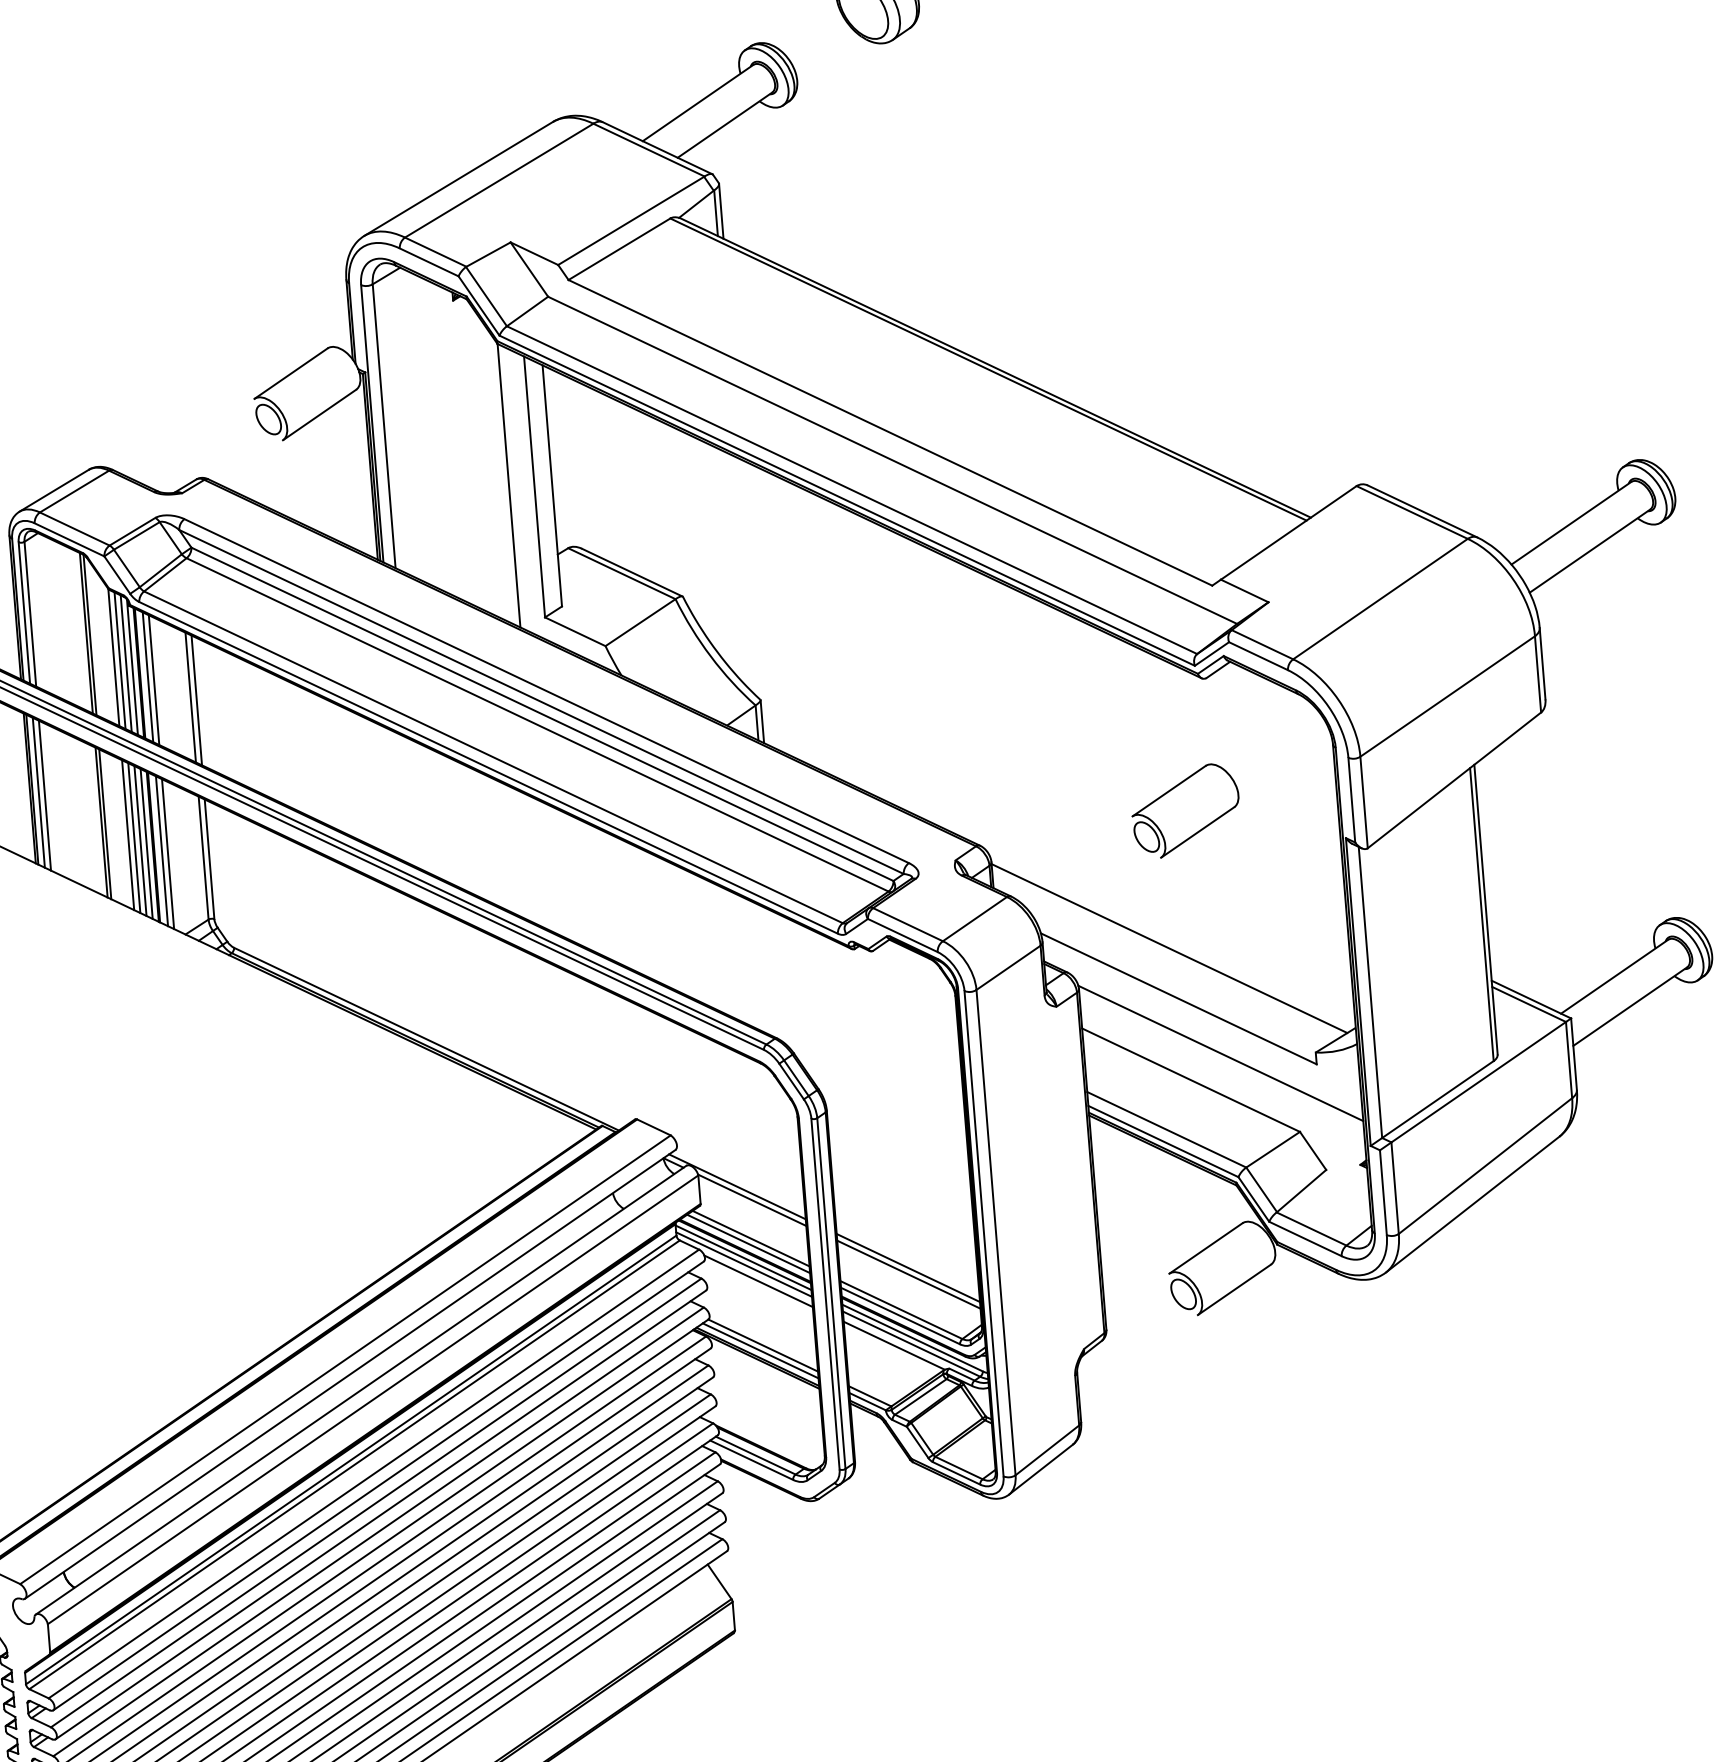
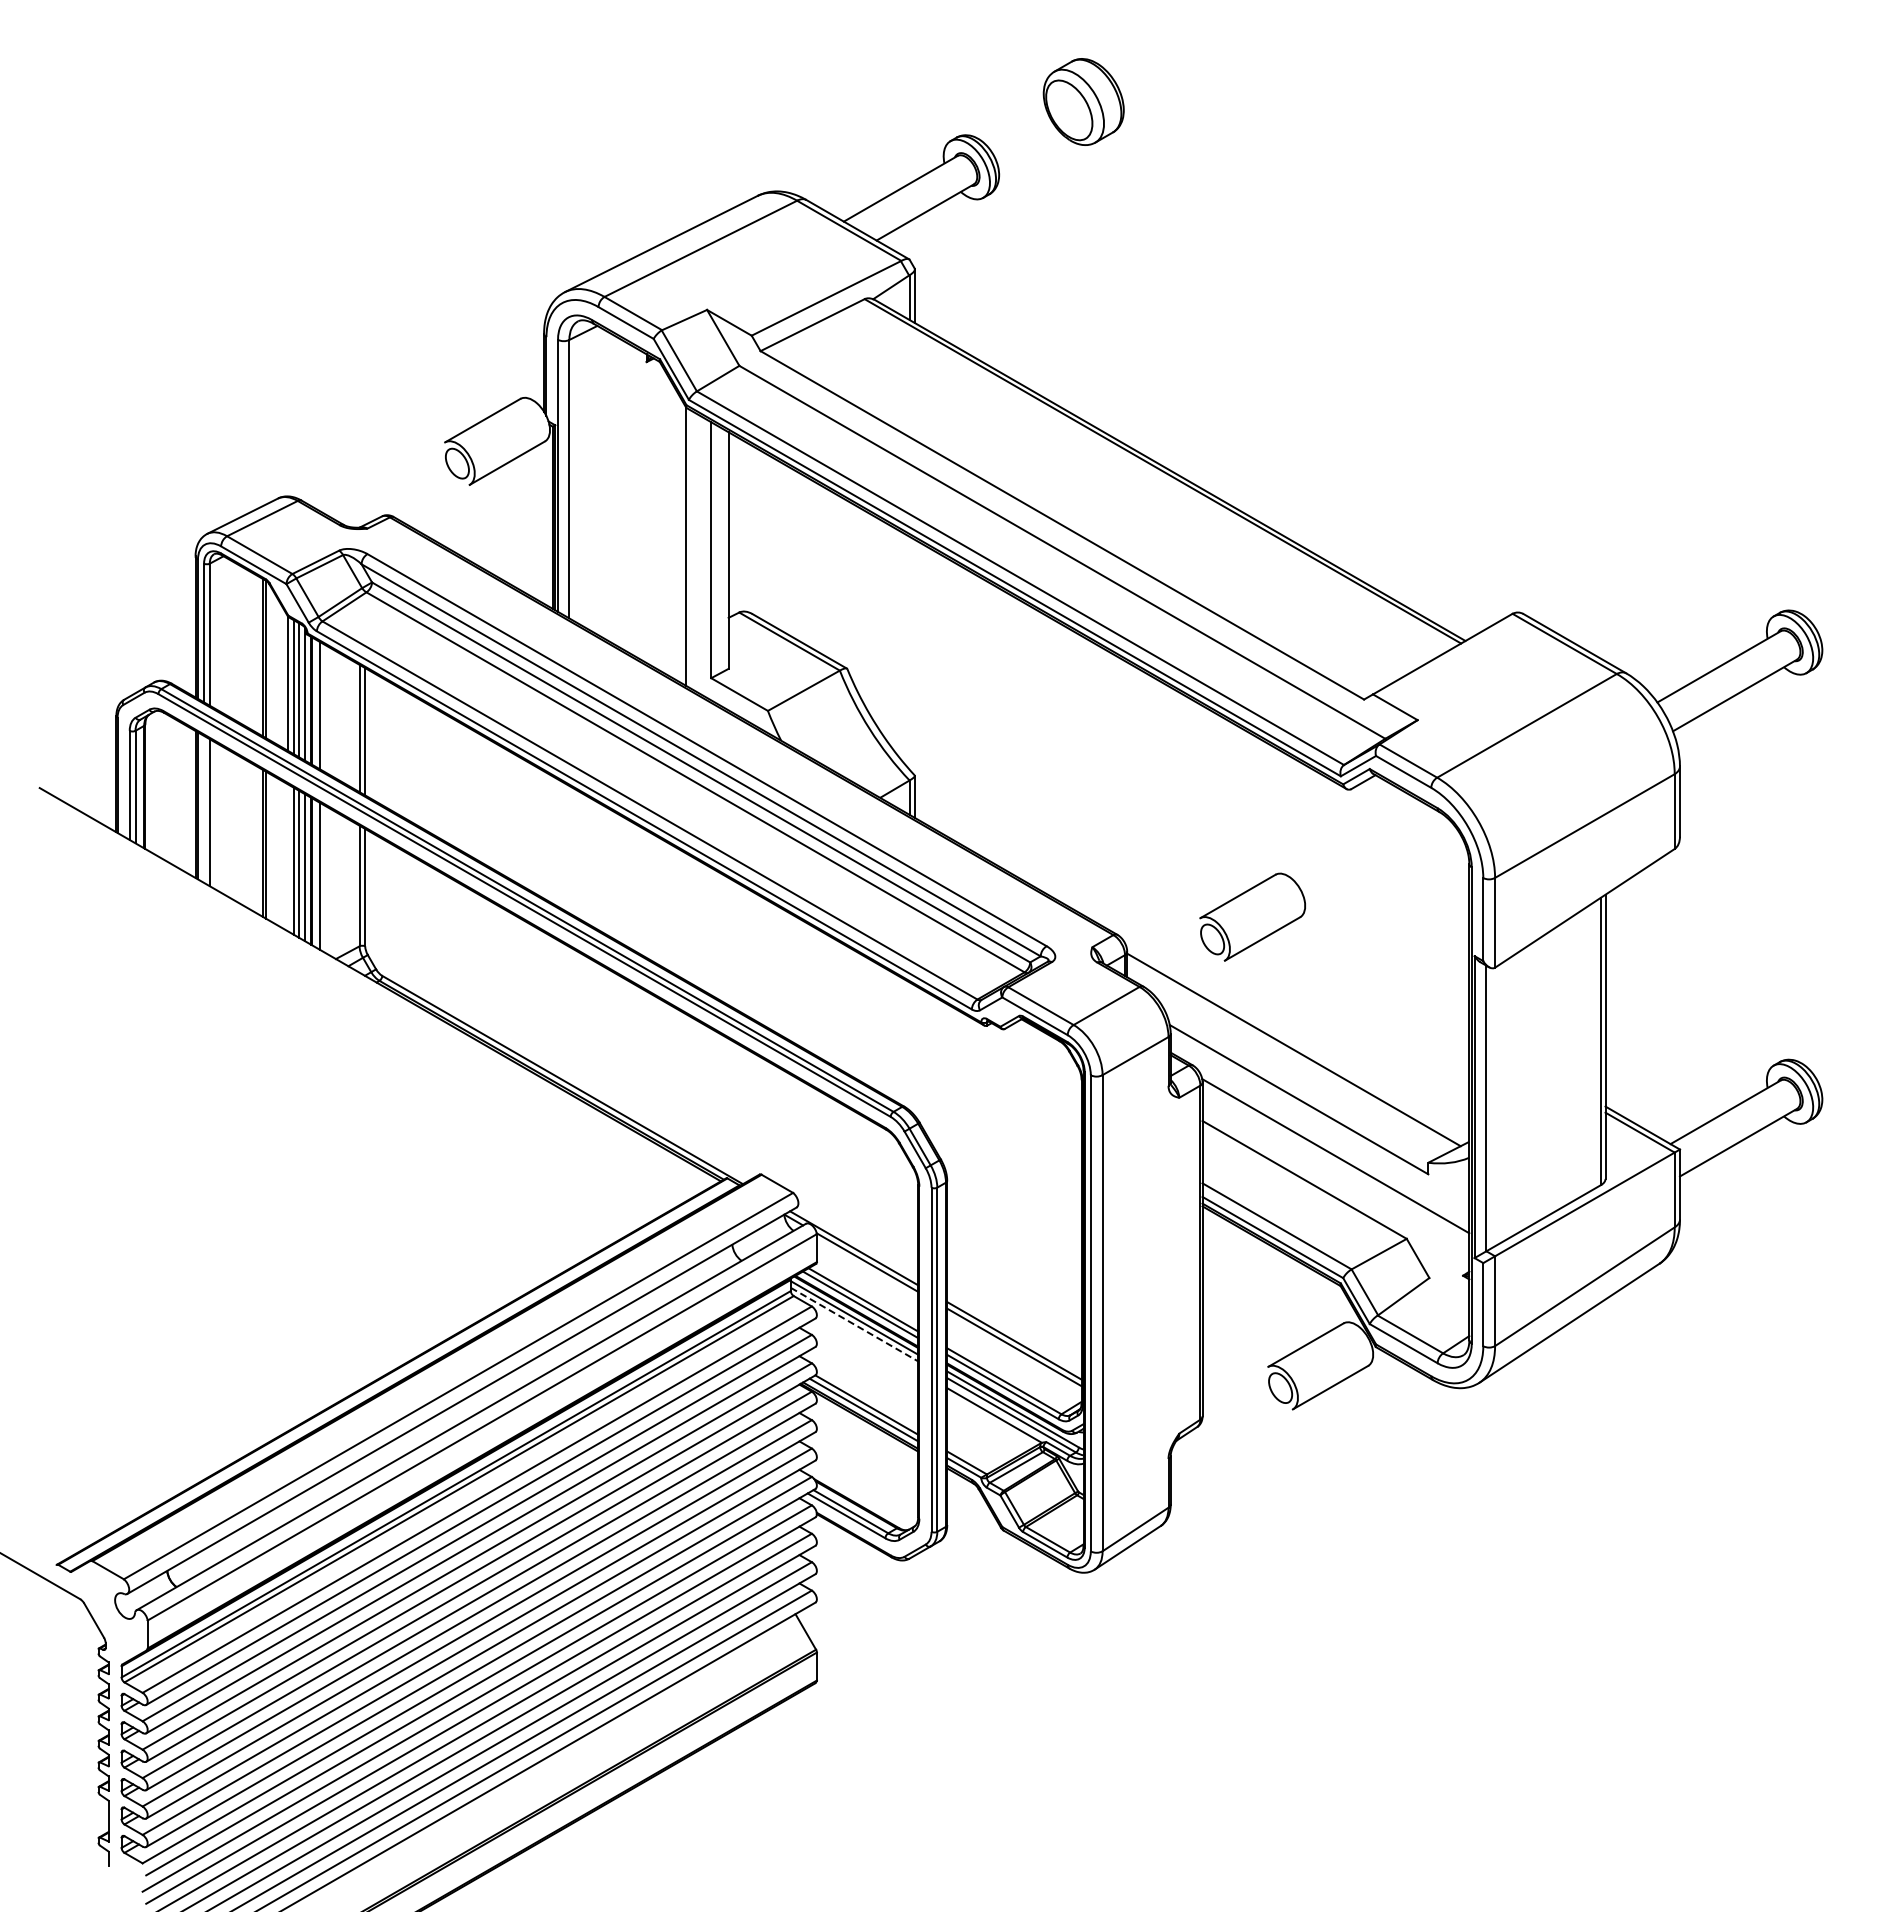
line: (154, 679) -> (325, 708), removed
line: (39, 791) -> (204, 808), removed
part: (1185, 810) -> (1252, 916), moved
line: (127, 834) -> (287, 857), removed
line: (168, 853) -> (325, 878), removed
line: (744, 1264) -> (854, 1324), solid -> dashed
line: (758, 1280) -> (867, 1341), removed

